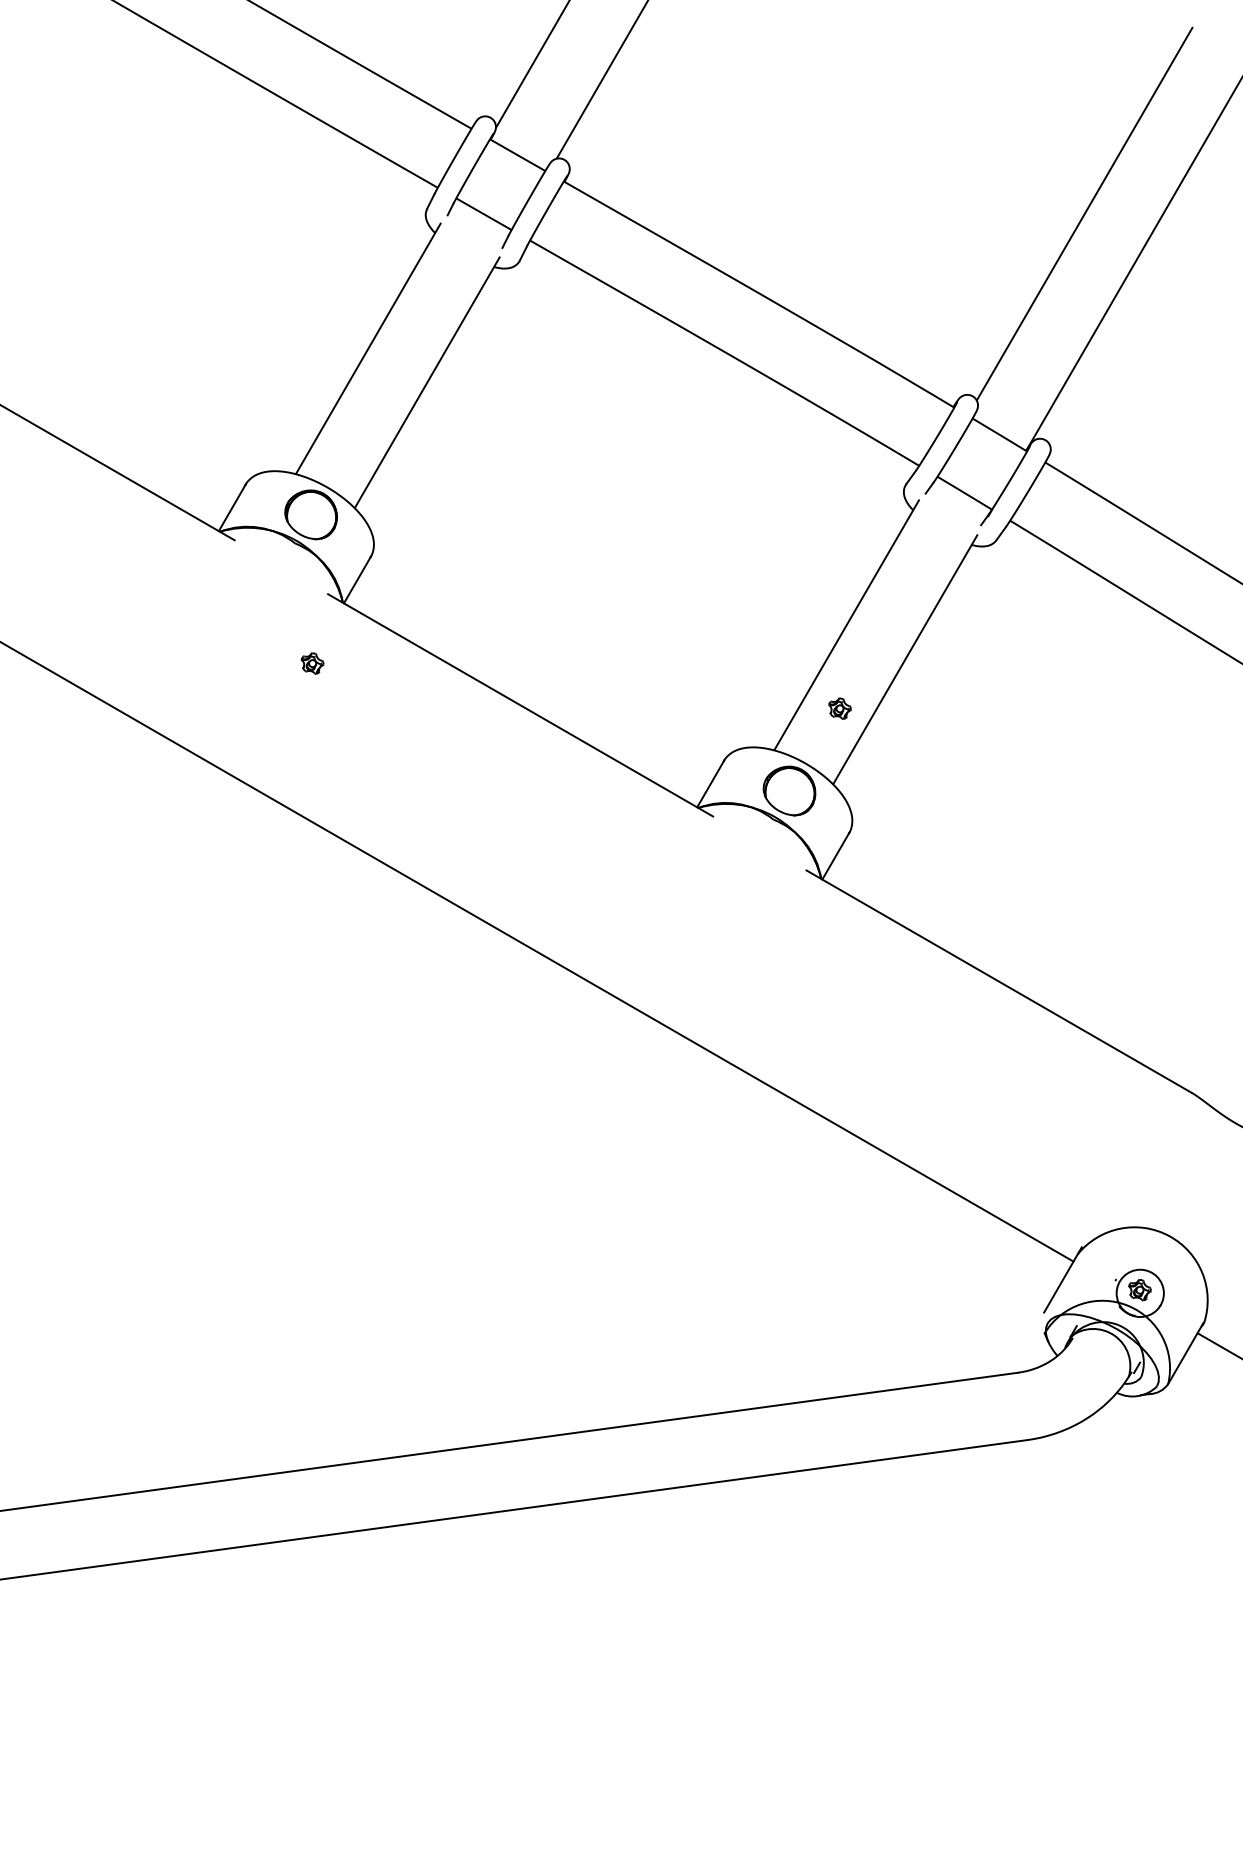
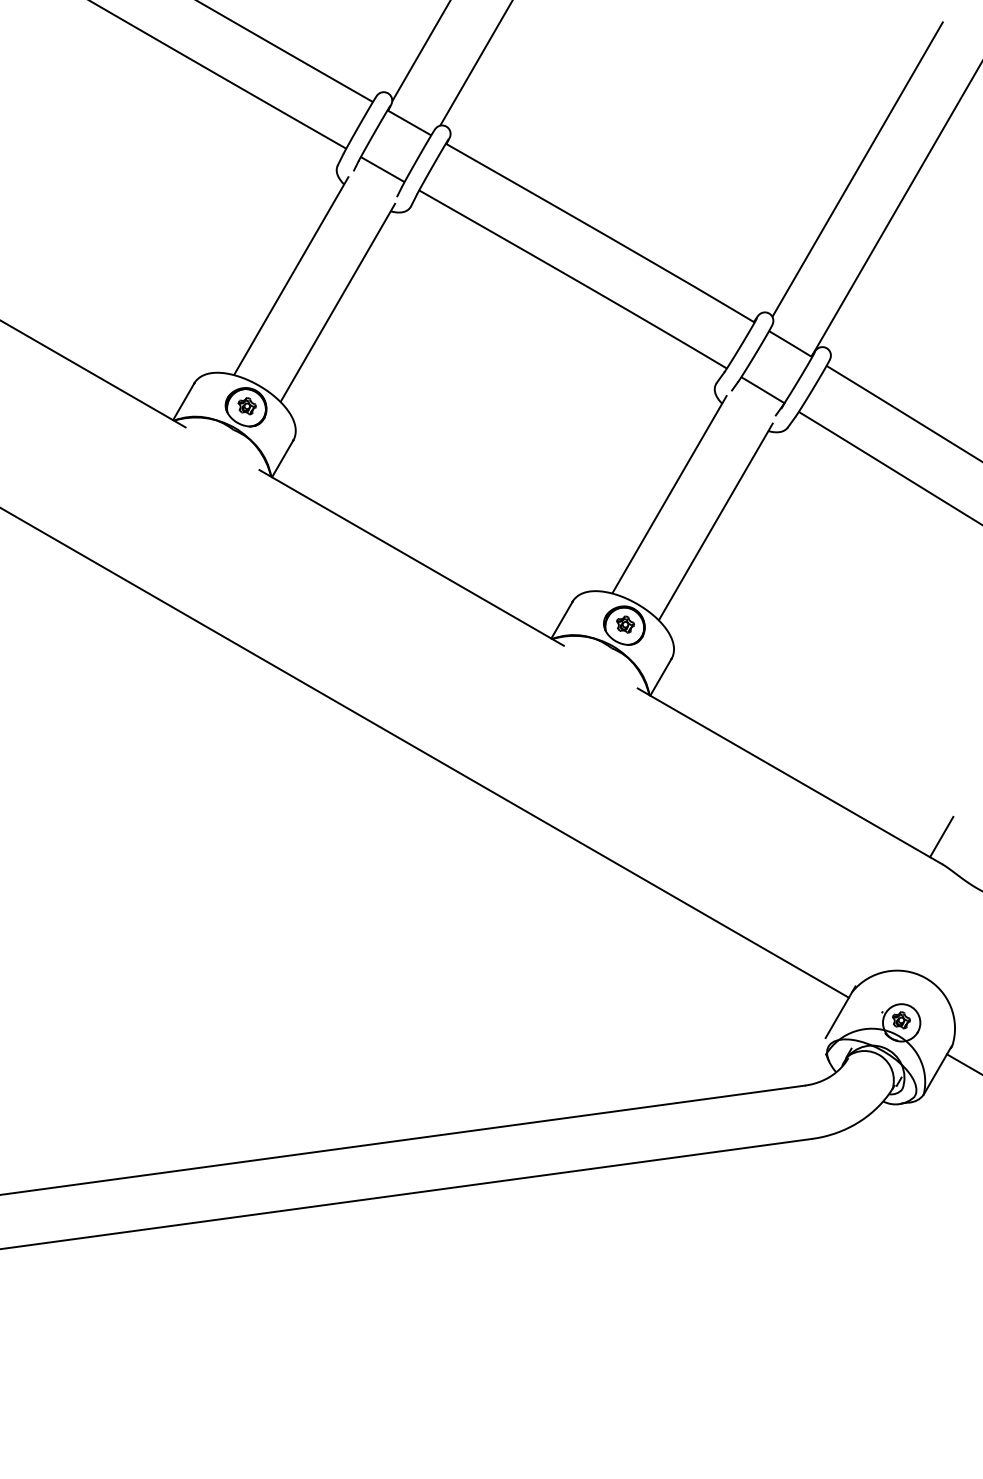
part: (312, 663) -> (247, 406), moved
part: (839, 708) -> (625, 624), moved
line: (1190, 1057) -> (941, 836), added

